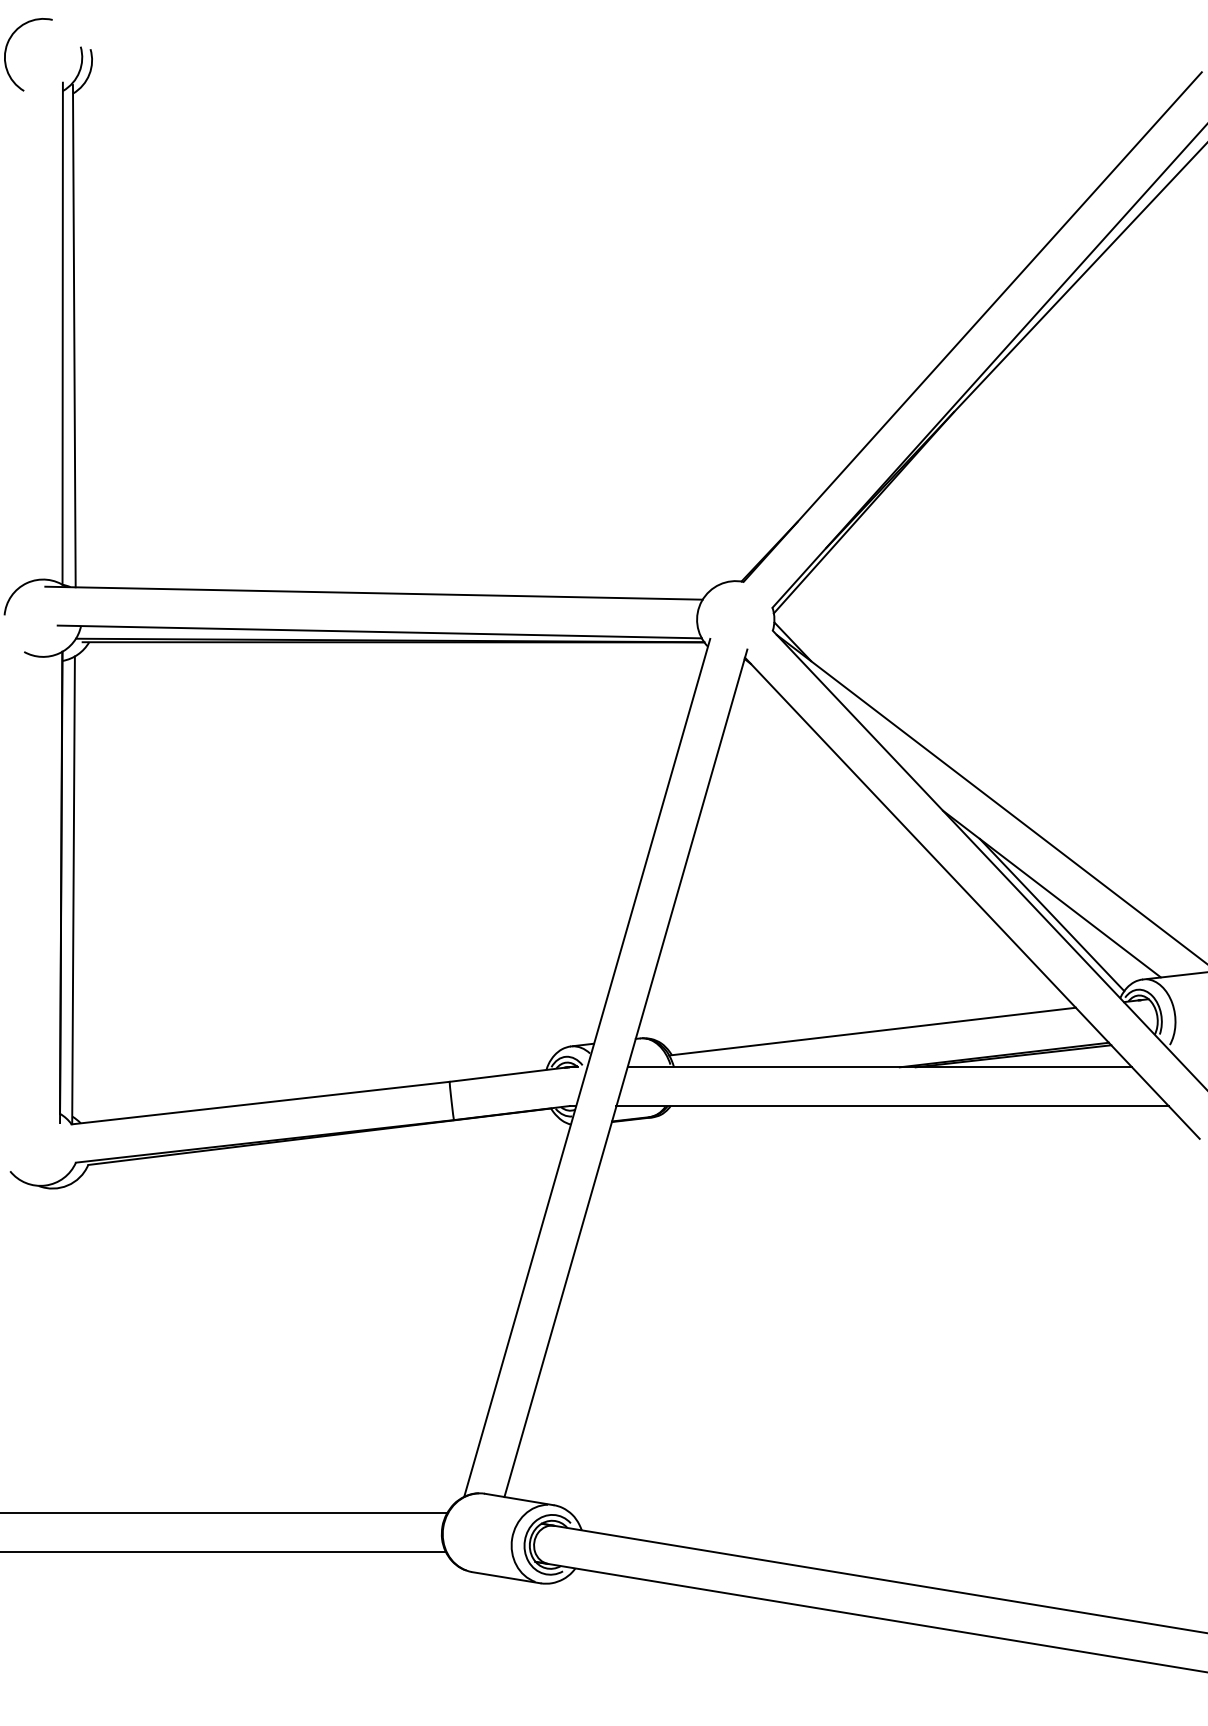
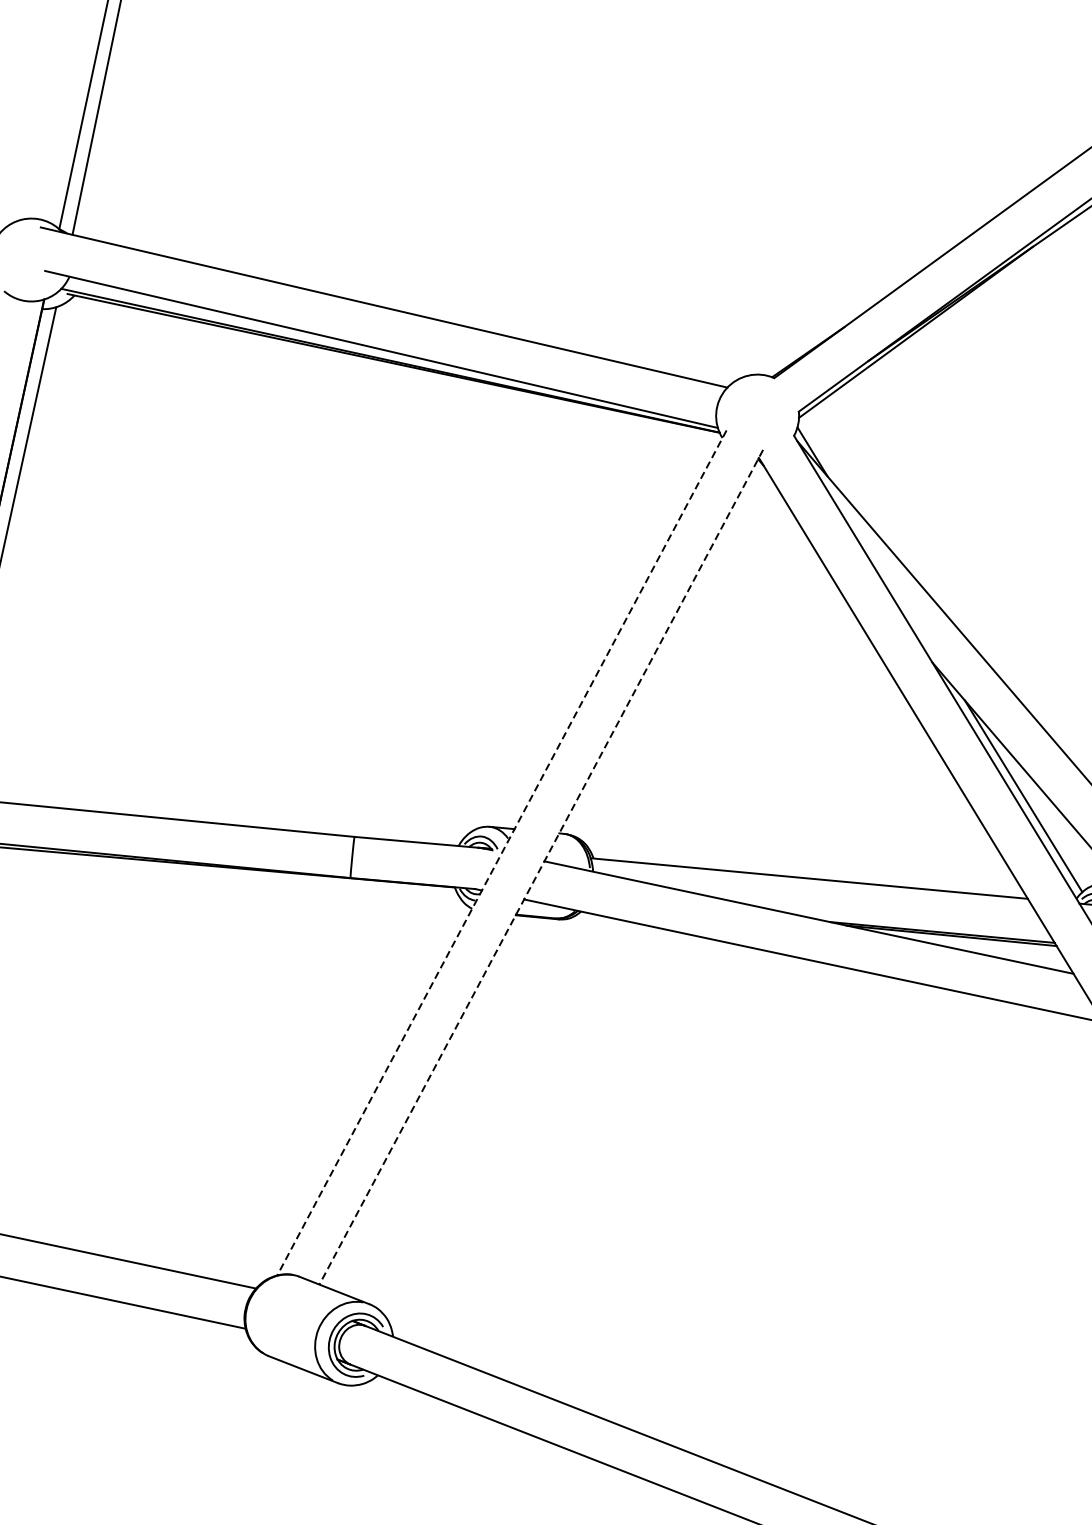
line: (587, 1068) -> (502, 853), solid -> dashed
line: (625, 1073) -> (540, 867), solid -> dashed

